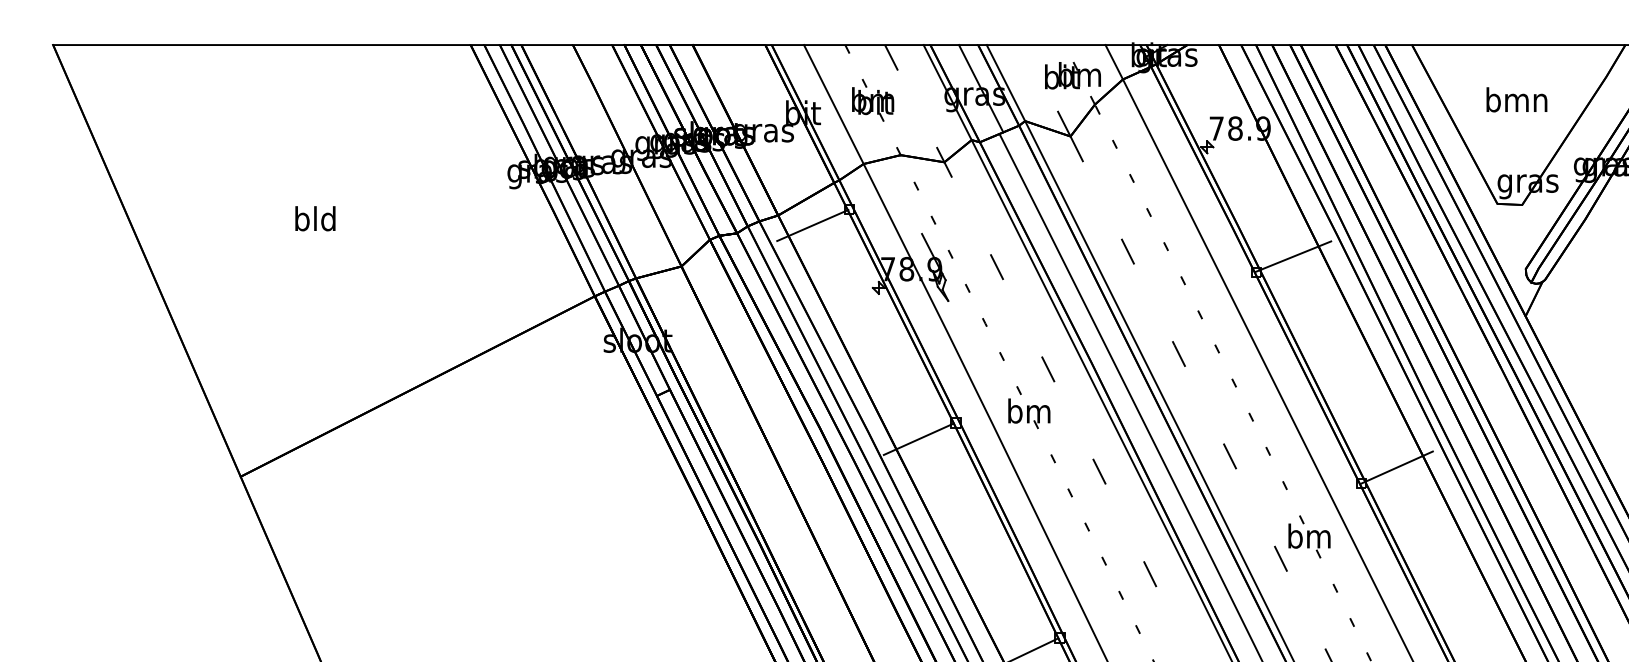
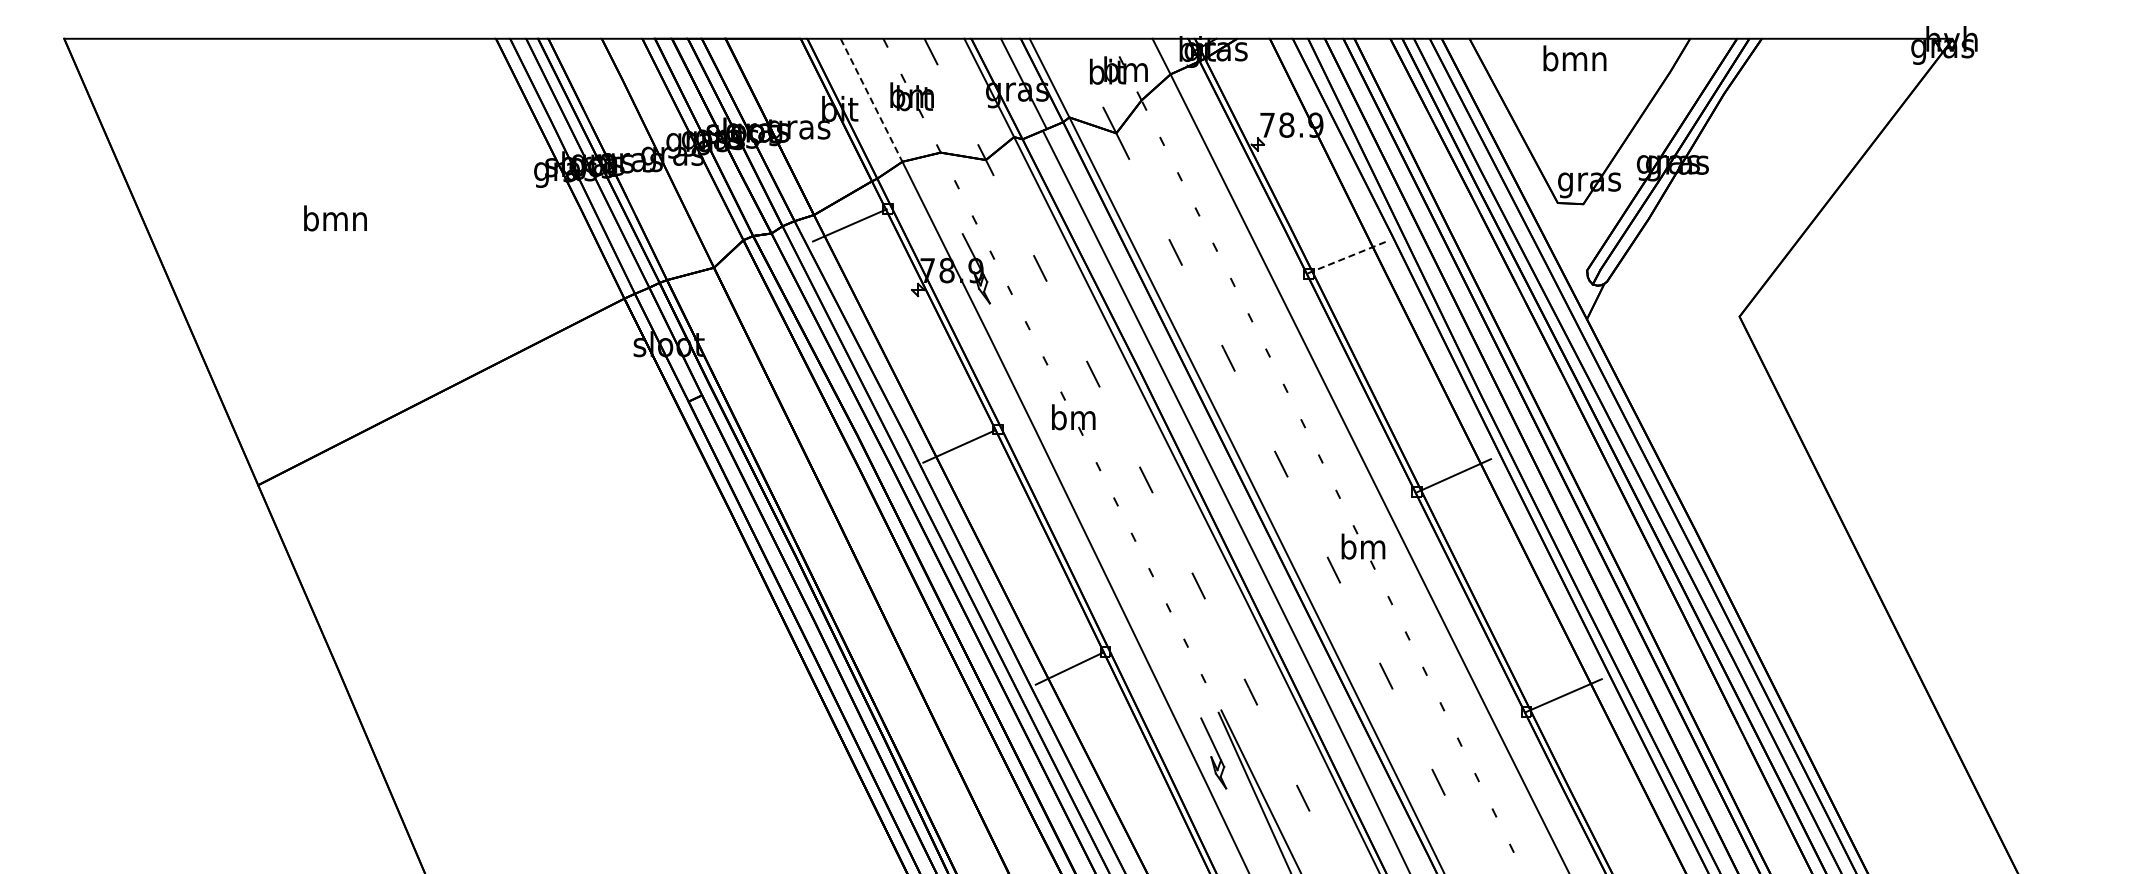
text: (1516, 99) -> (1574, 58), moved
line: (833, 104) -> (871, 100), solid -> dashed
text: (315, 218) -> (335, 218), bld -> bmn
line: (1294, 256) -> (1347, 257), solid -> dashed

